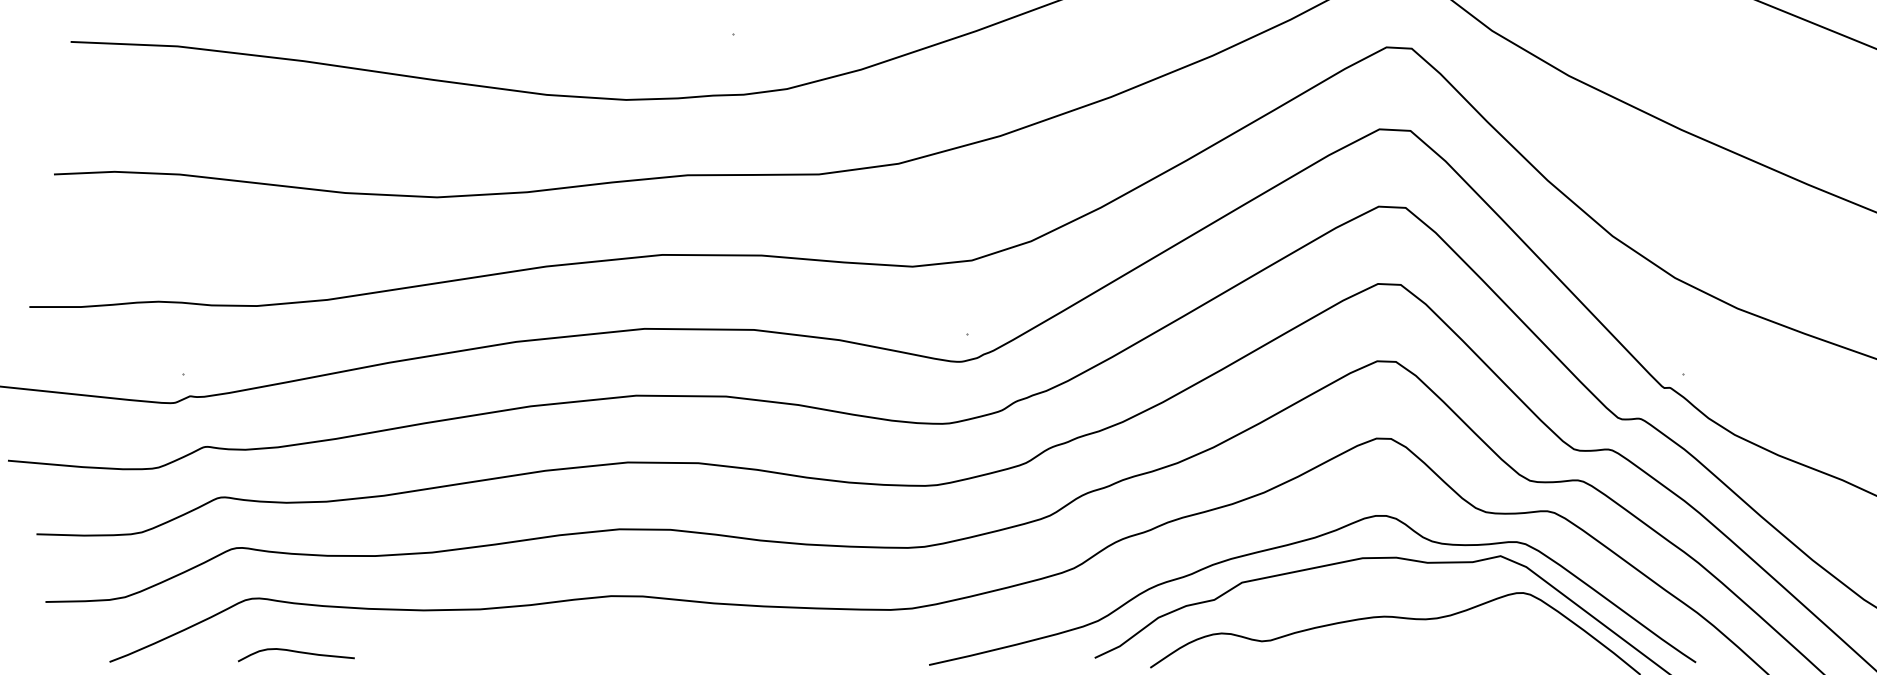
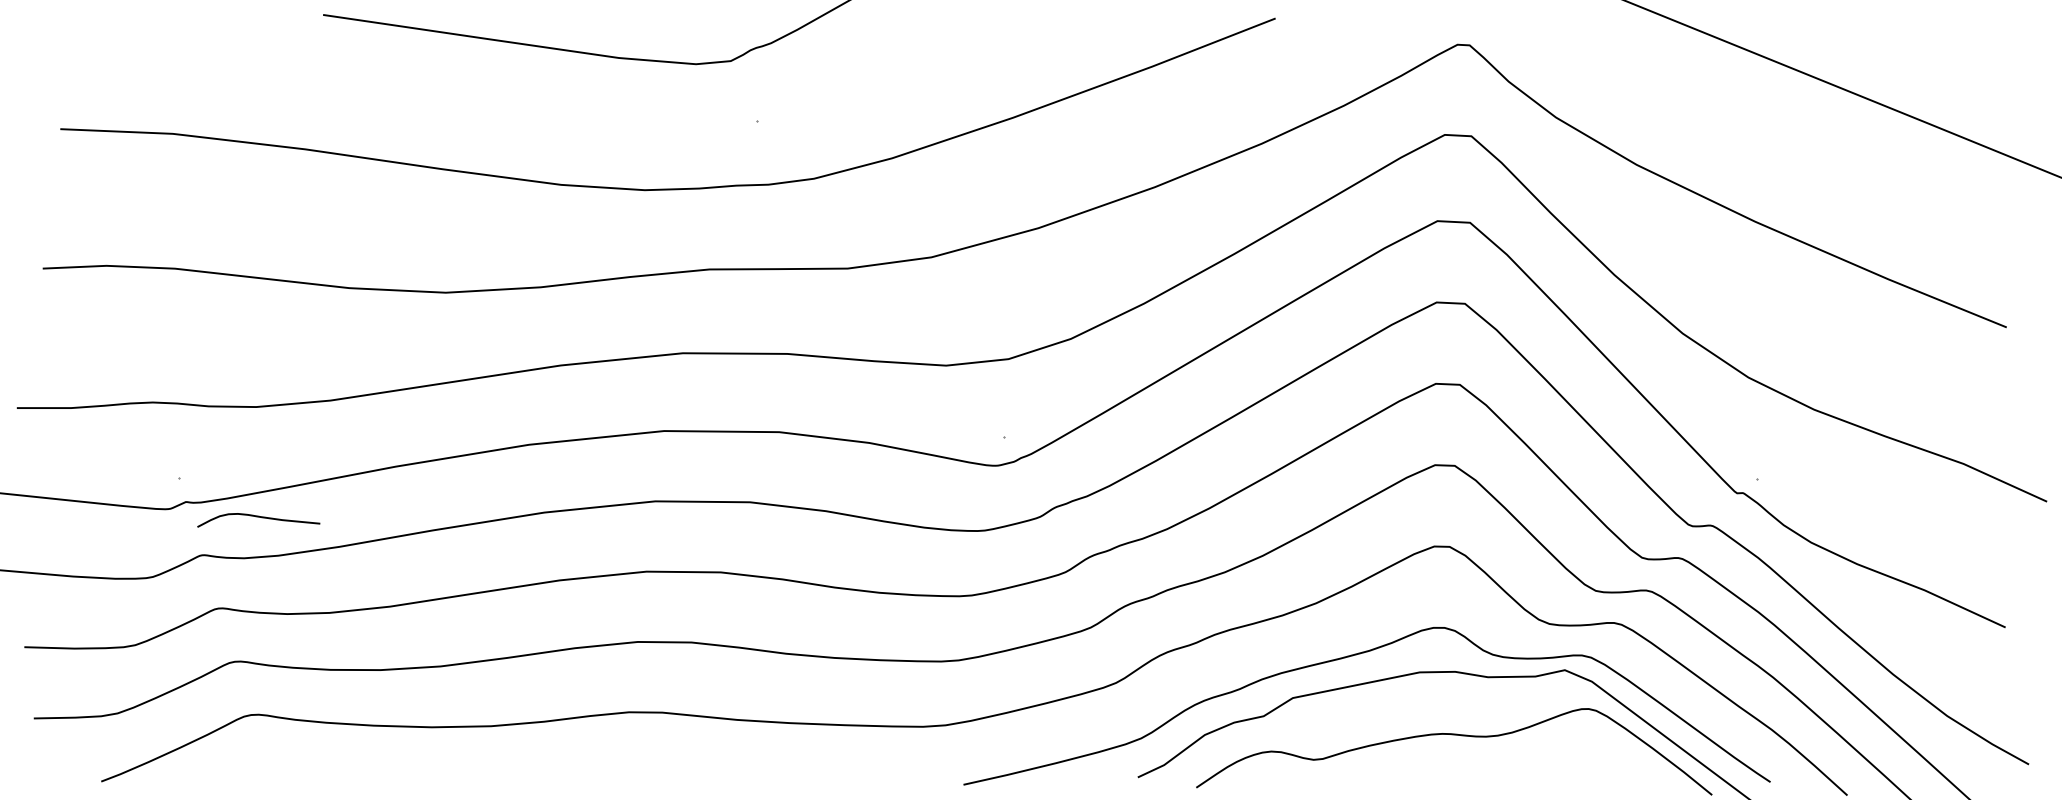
curve: (296, 652) -> (258, 517), moved

